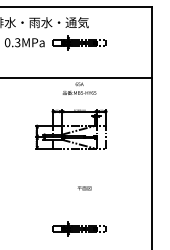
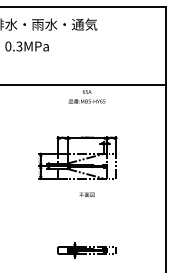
part: (79, 42) -> (86, 46), removed
part: (71, 129) -> (78, 157), moved
text: (84, 188) -> (86, 195), moved

